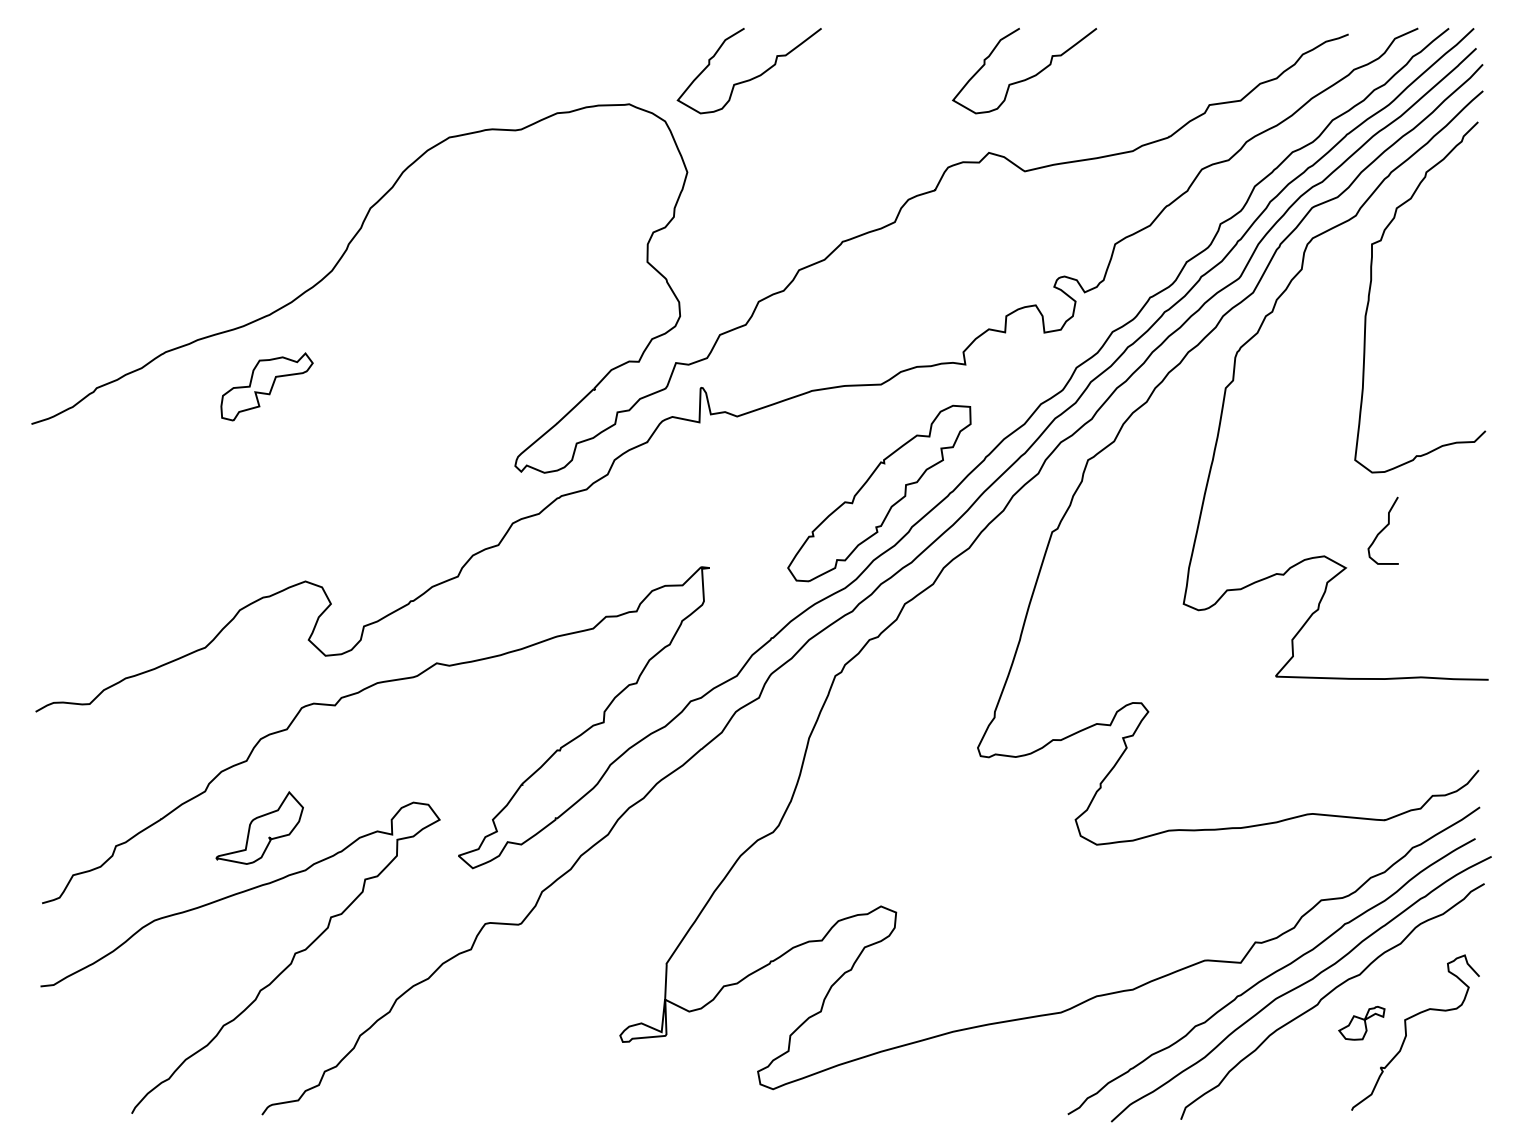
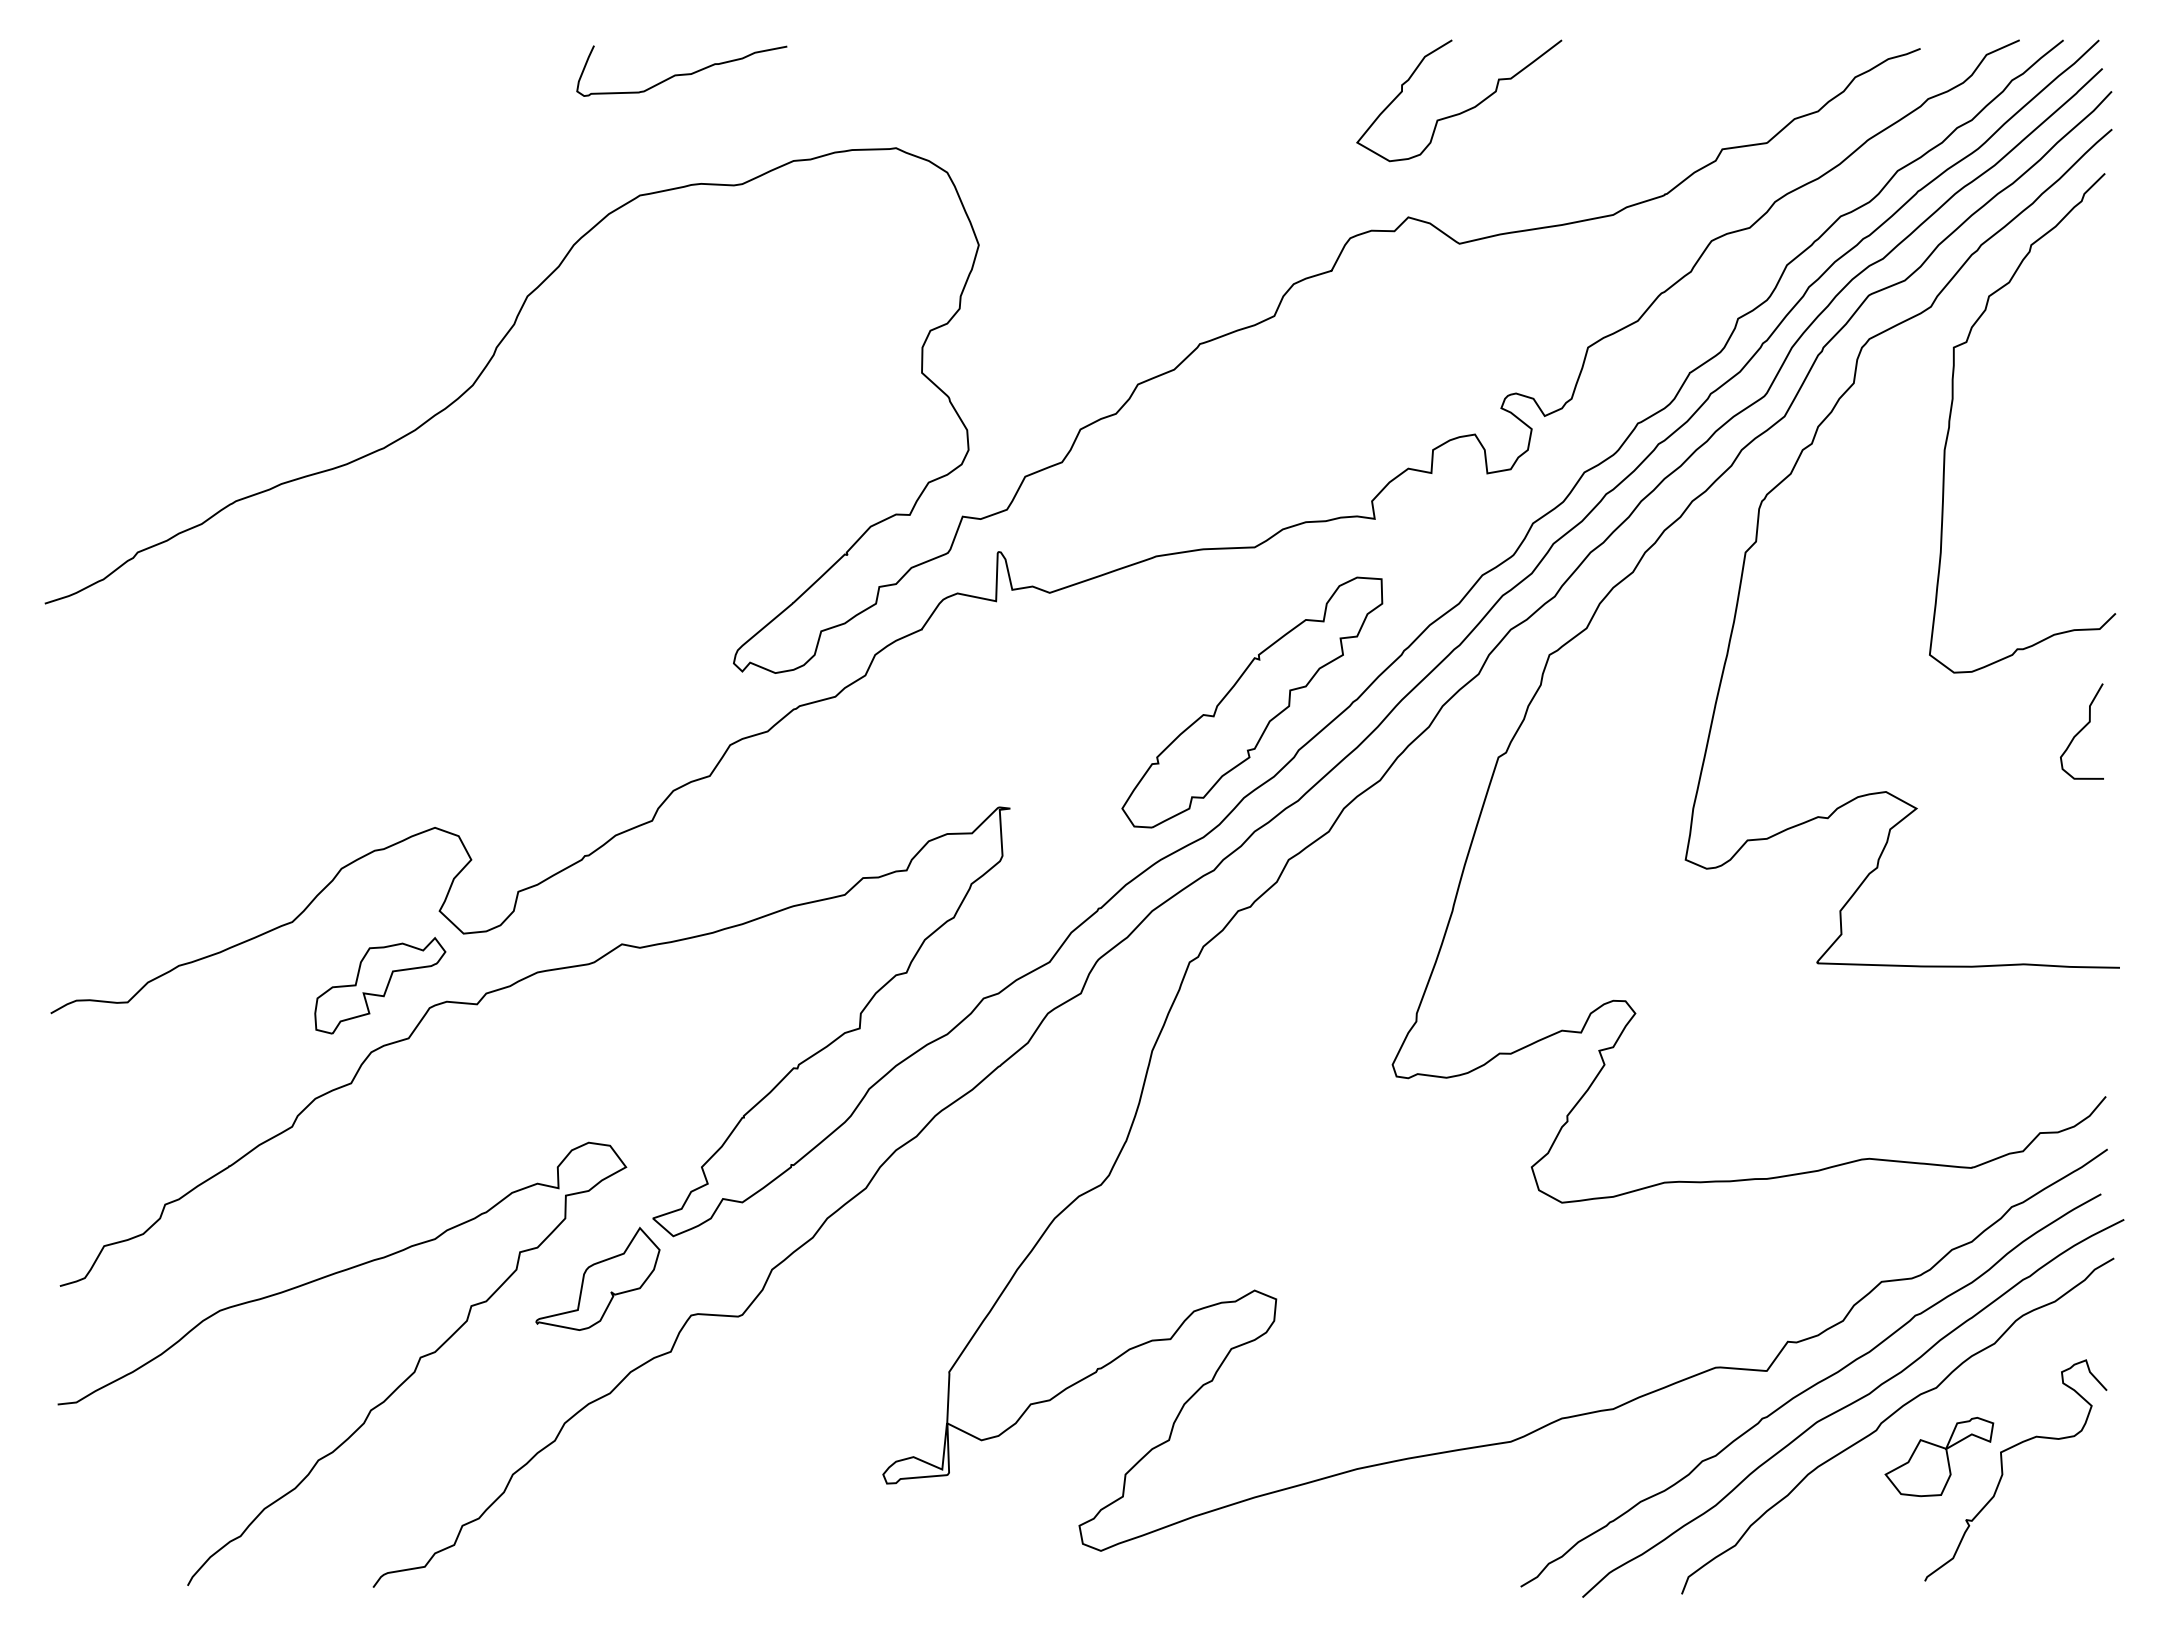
curve: (479, 51) -> (682, 73), added
curve: (753, 77) -> (1072, 110), removed
part: (267, 386) -> (380, 985), moved
curve: (1383, 530) -> (2081, 731), moved
part: (259, 827) -> (597, 1278), moved
part: (1361, 1022) -> (1939, 1456), size x1.67

